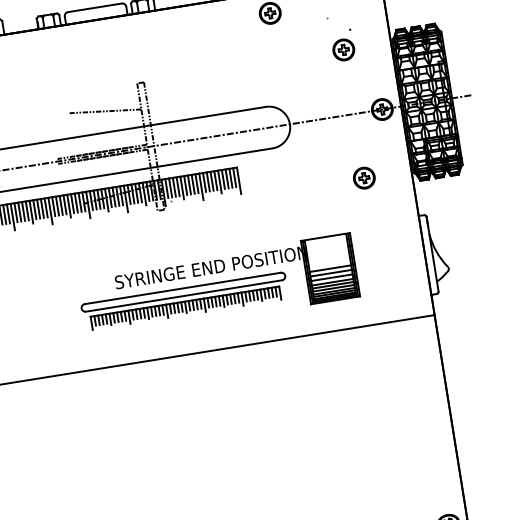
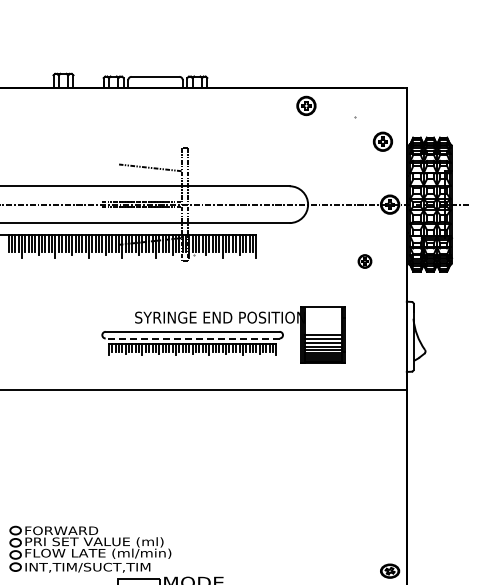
part: (343, 49) -> (382, 141), moved
part: (363, 178) -> (364, 261), size x0.7
line: (183, 296) -> (192, 338), solid -> dashed

